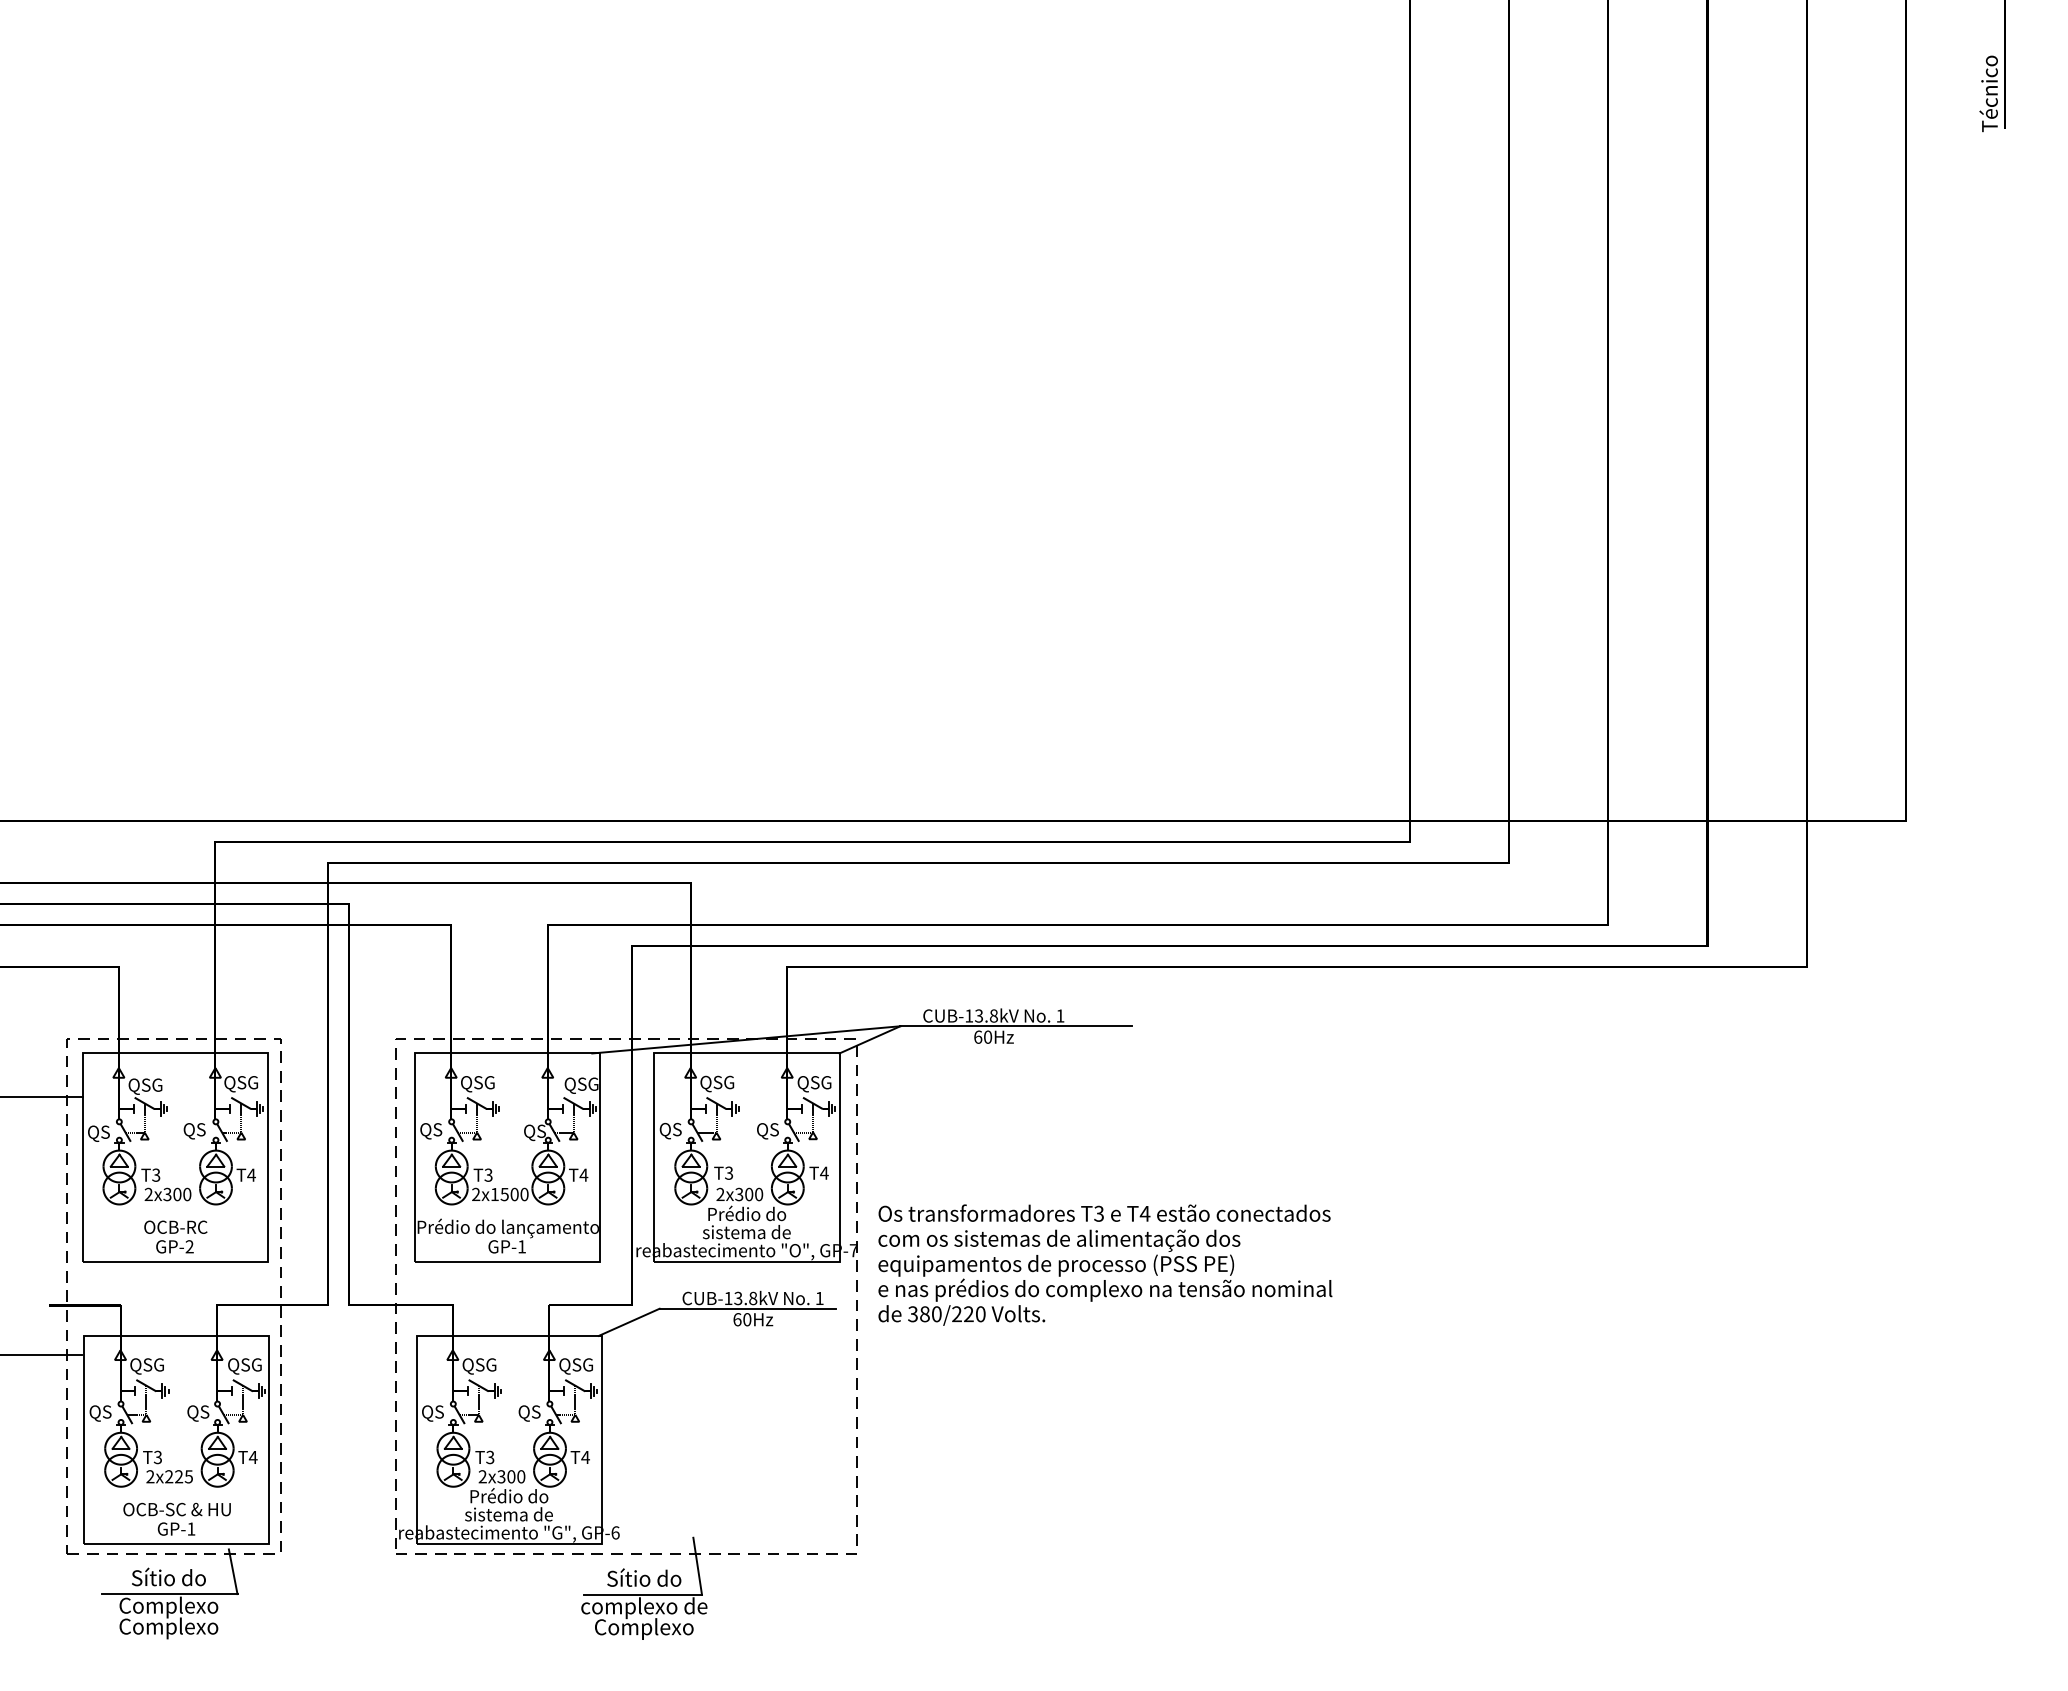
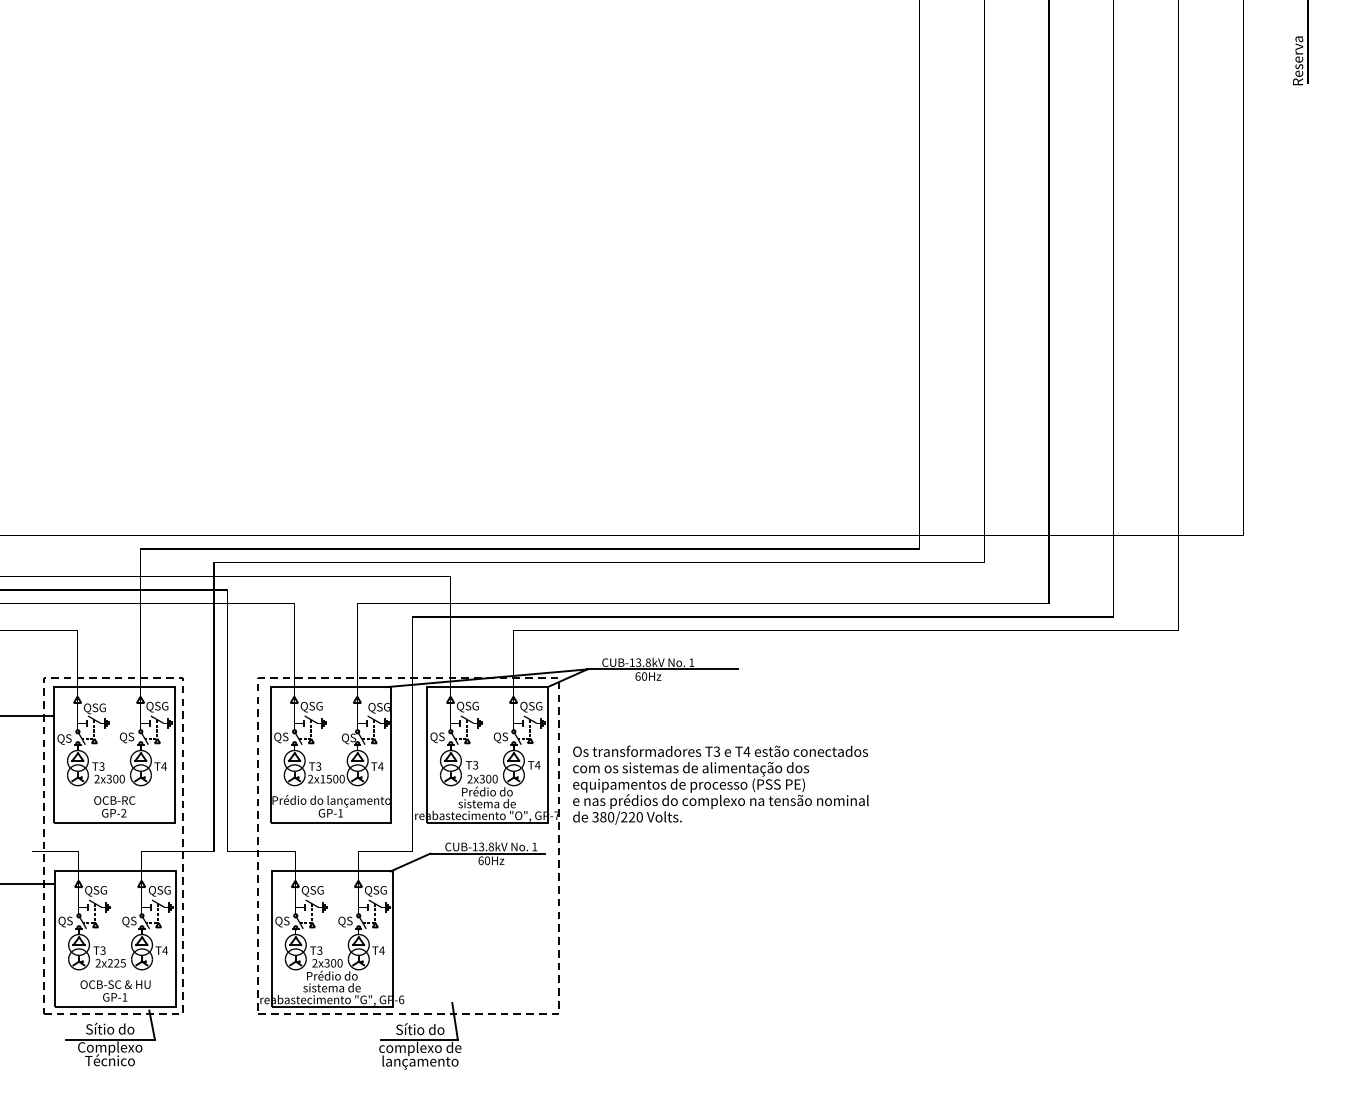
text: (1989, 94) -> (1297, 61), Técnico -> Reserva
text: (1104, 1264) -> (720, 784), moved
text: (169, 1627) -> (110, 1061), Complexo -> Técnico
text: (644, 1628) -> (420, 1062), Complexo -> lançamento

